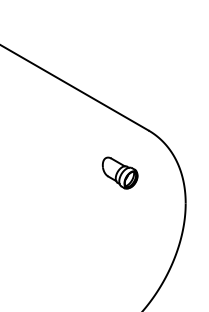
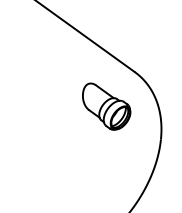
part: (119, 172) -> (105, 106), size x1.6

